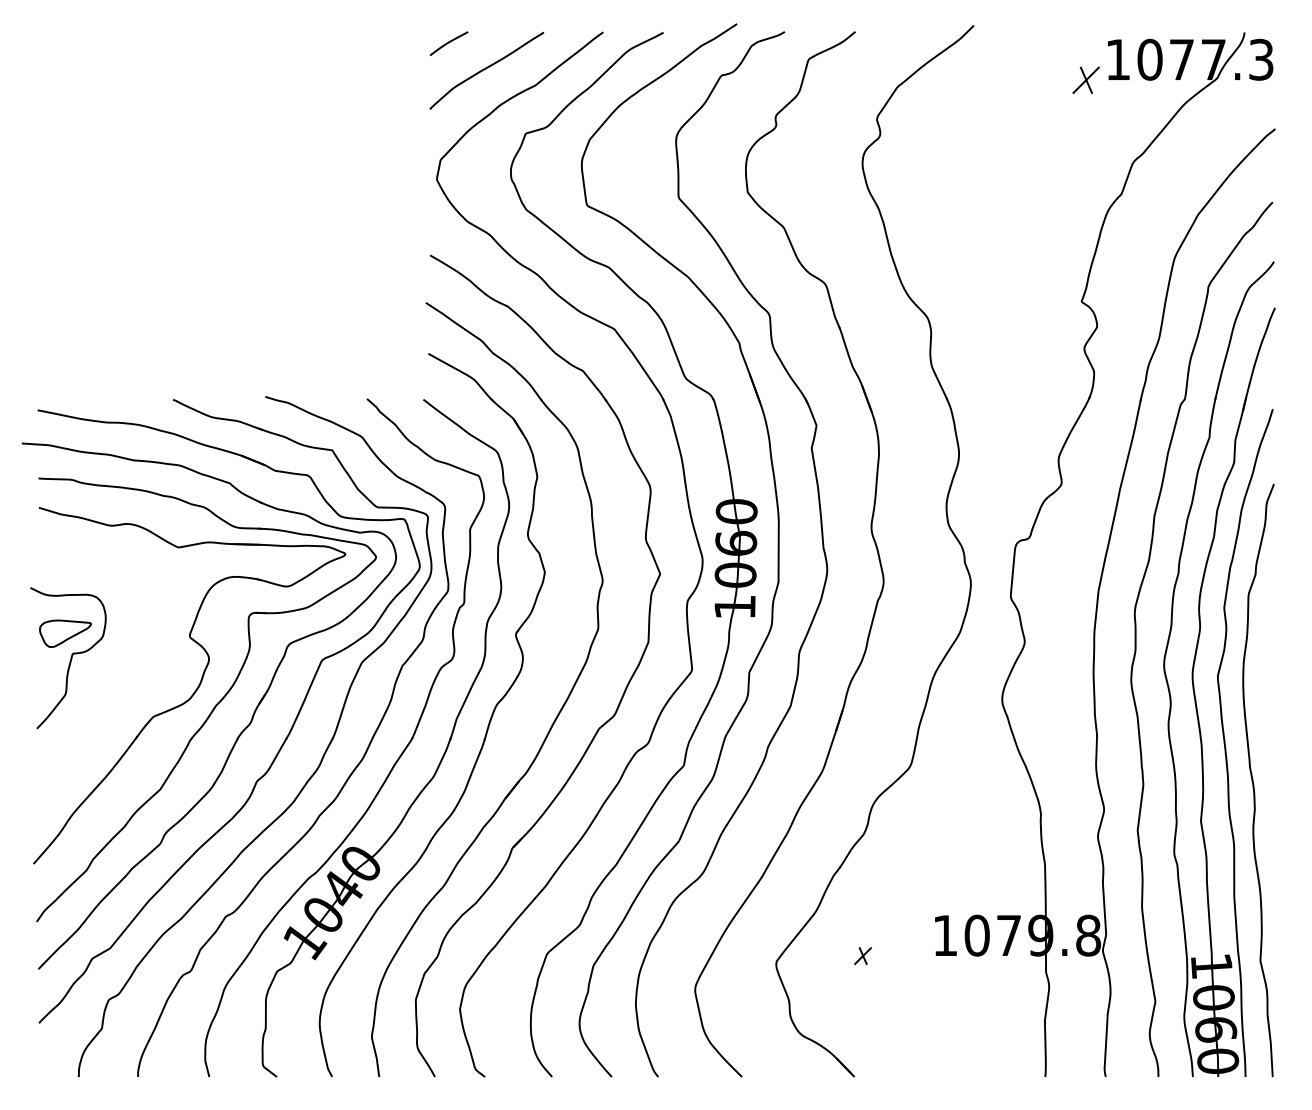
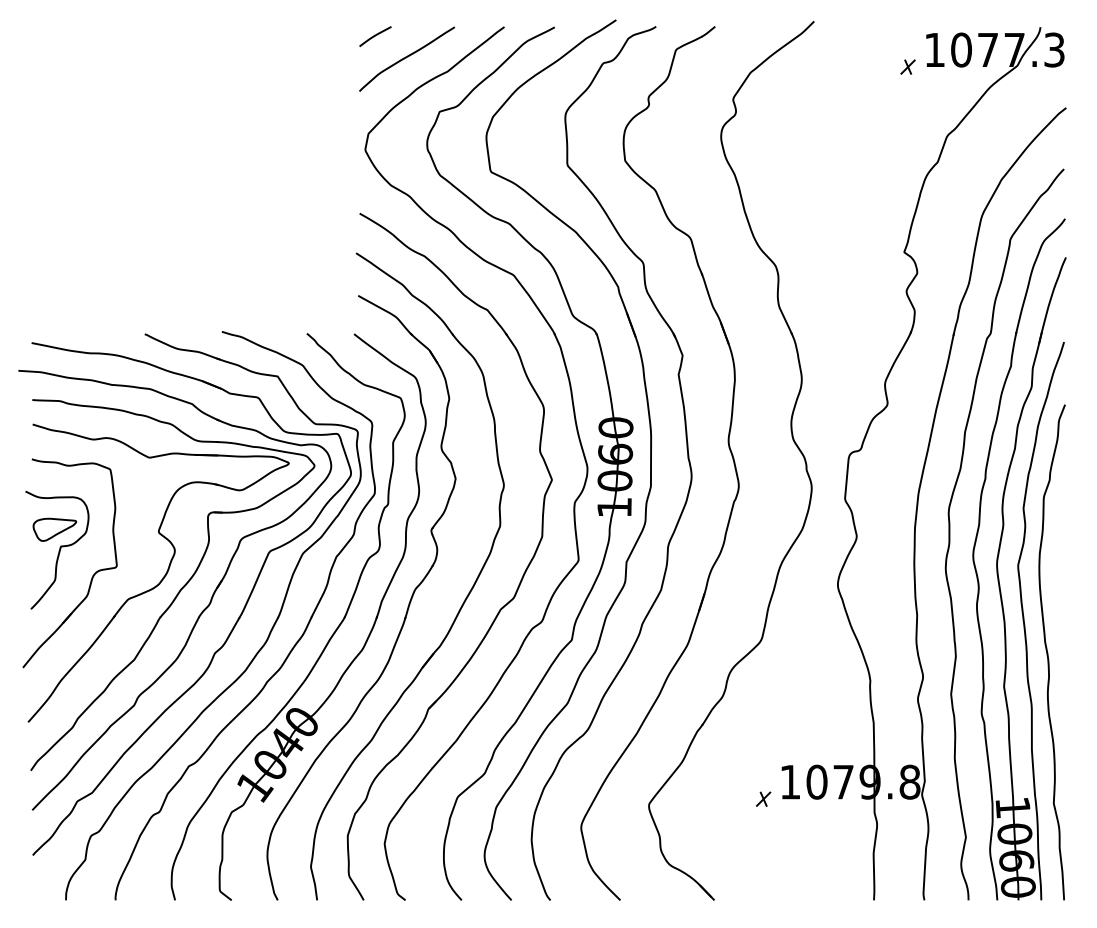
part: (1085, 79) -> (907, 66), size x0.62
part: (110, 688) -> (92, 575), added
part: (862, 955) -> (763, 798), moved

